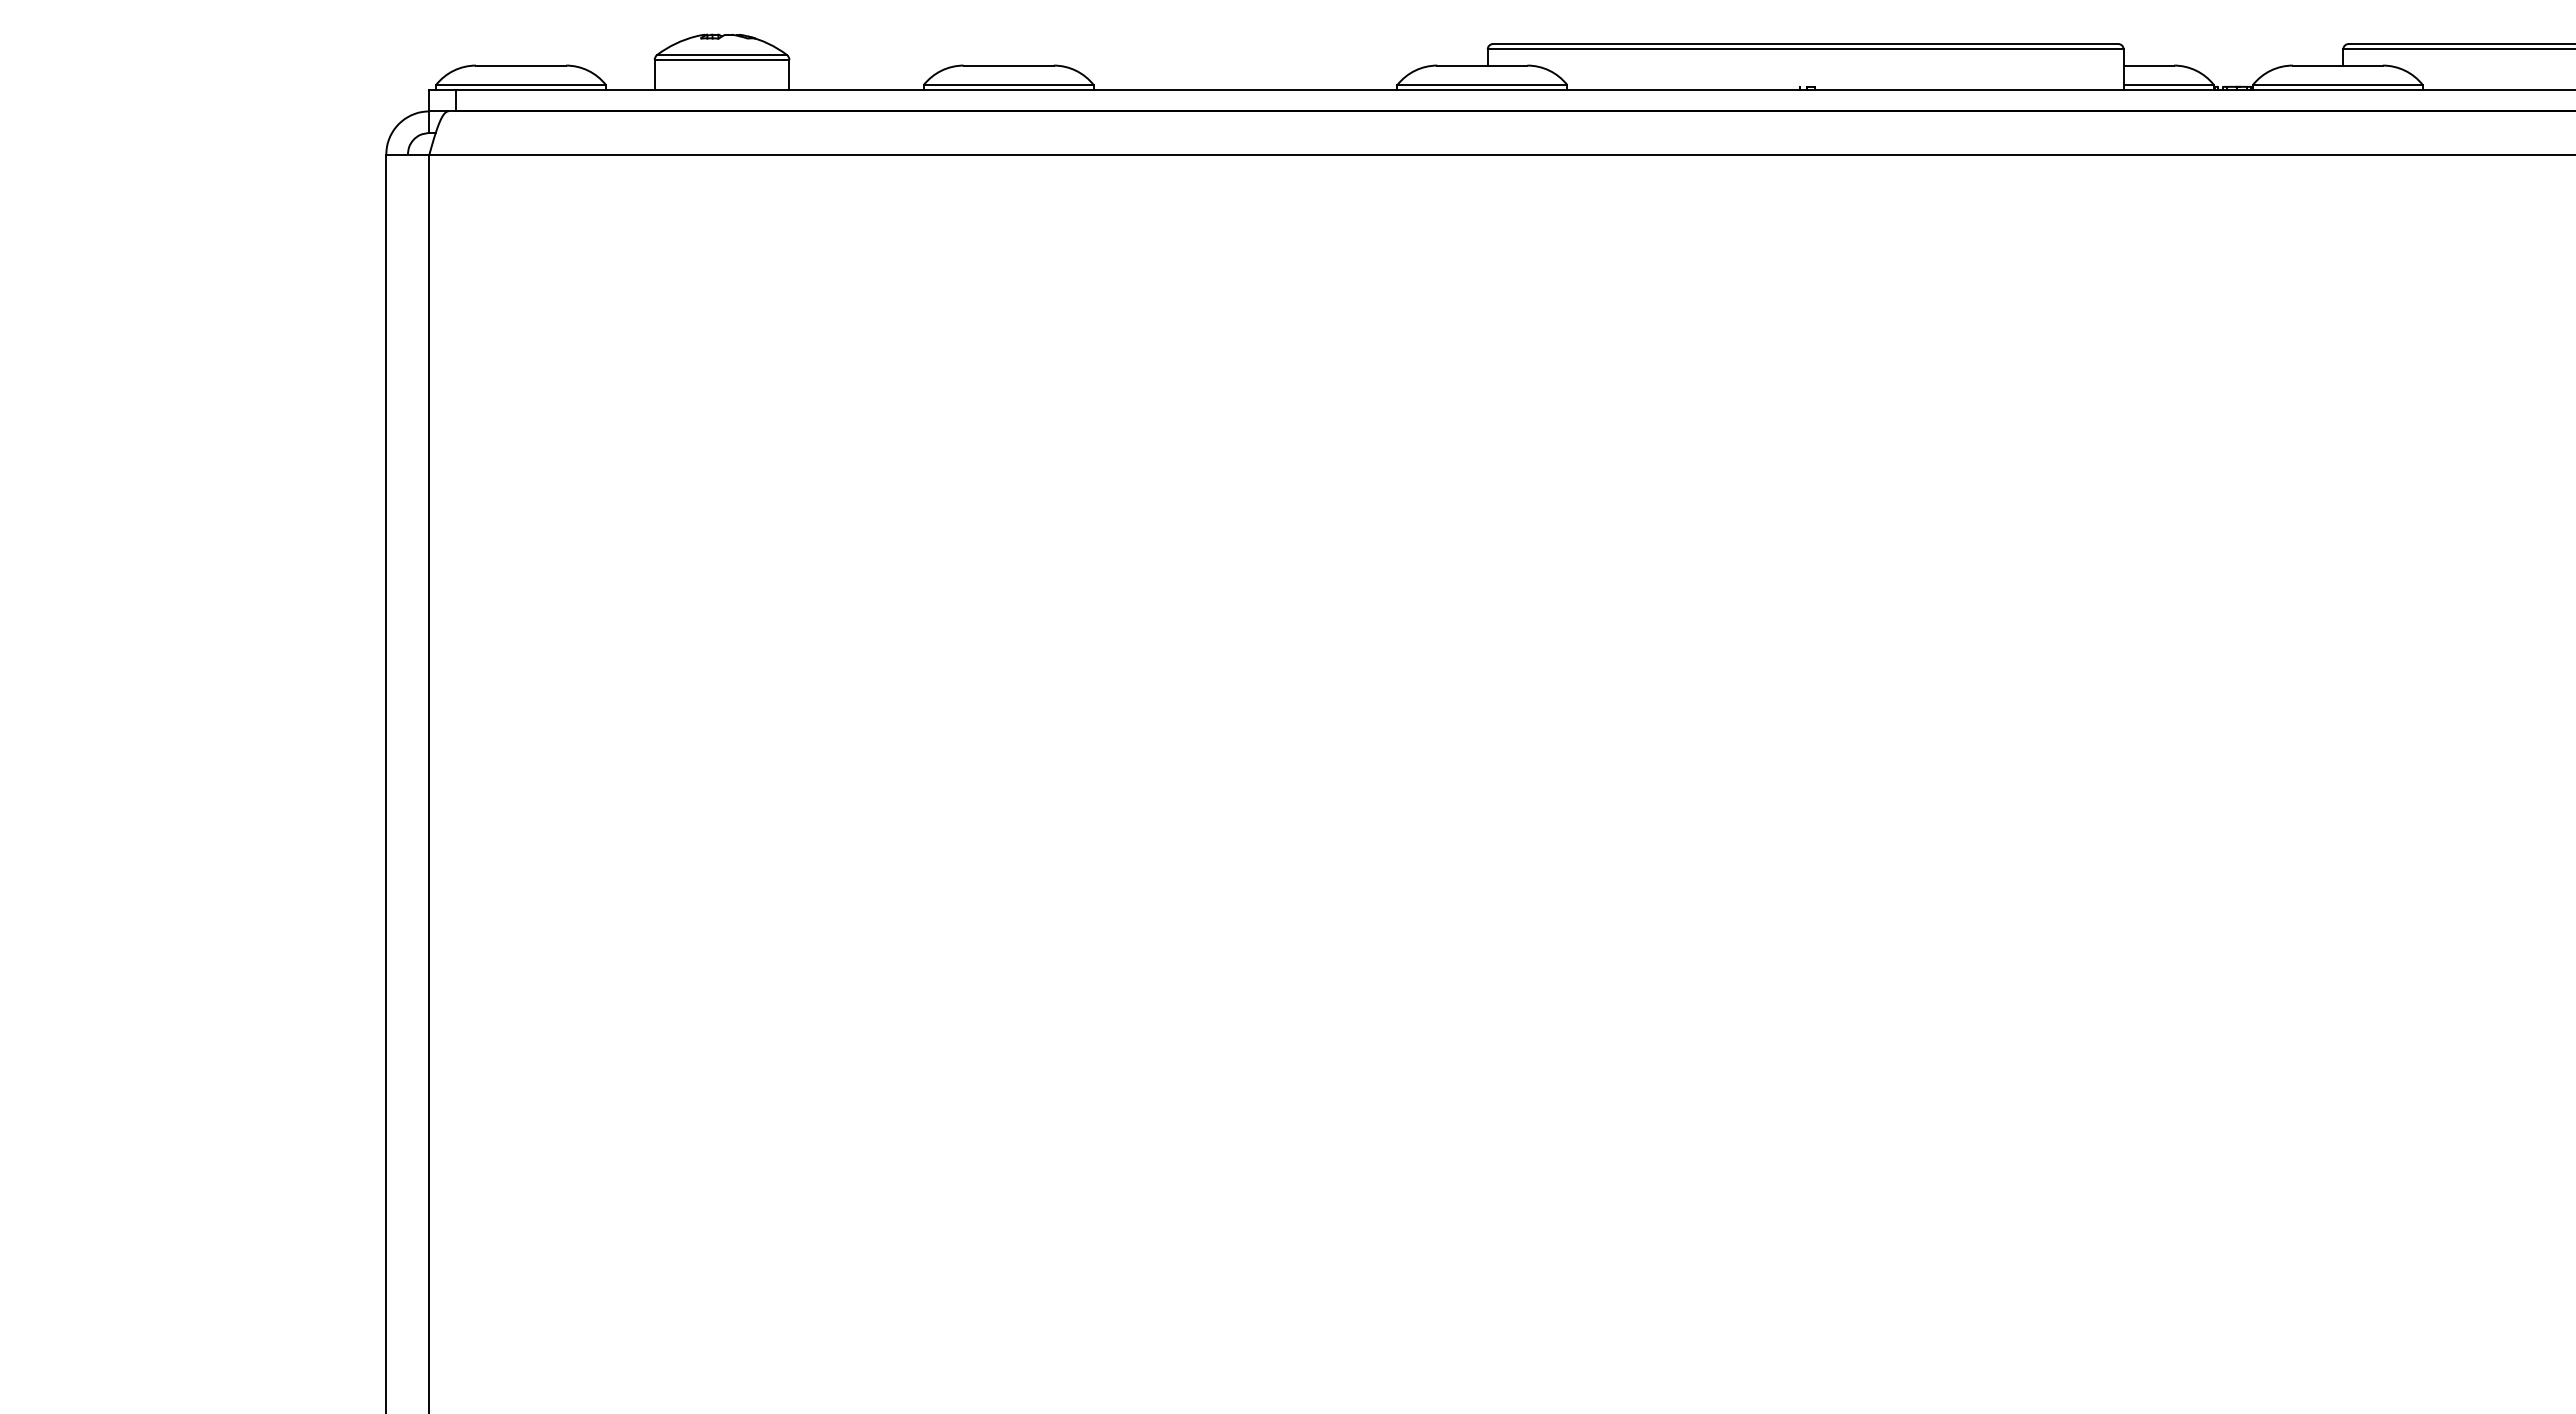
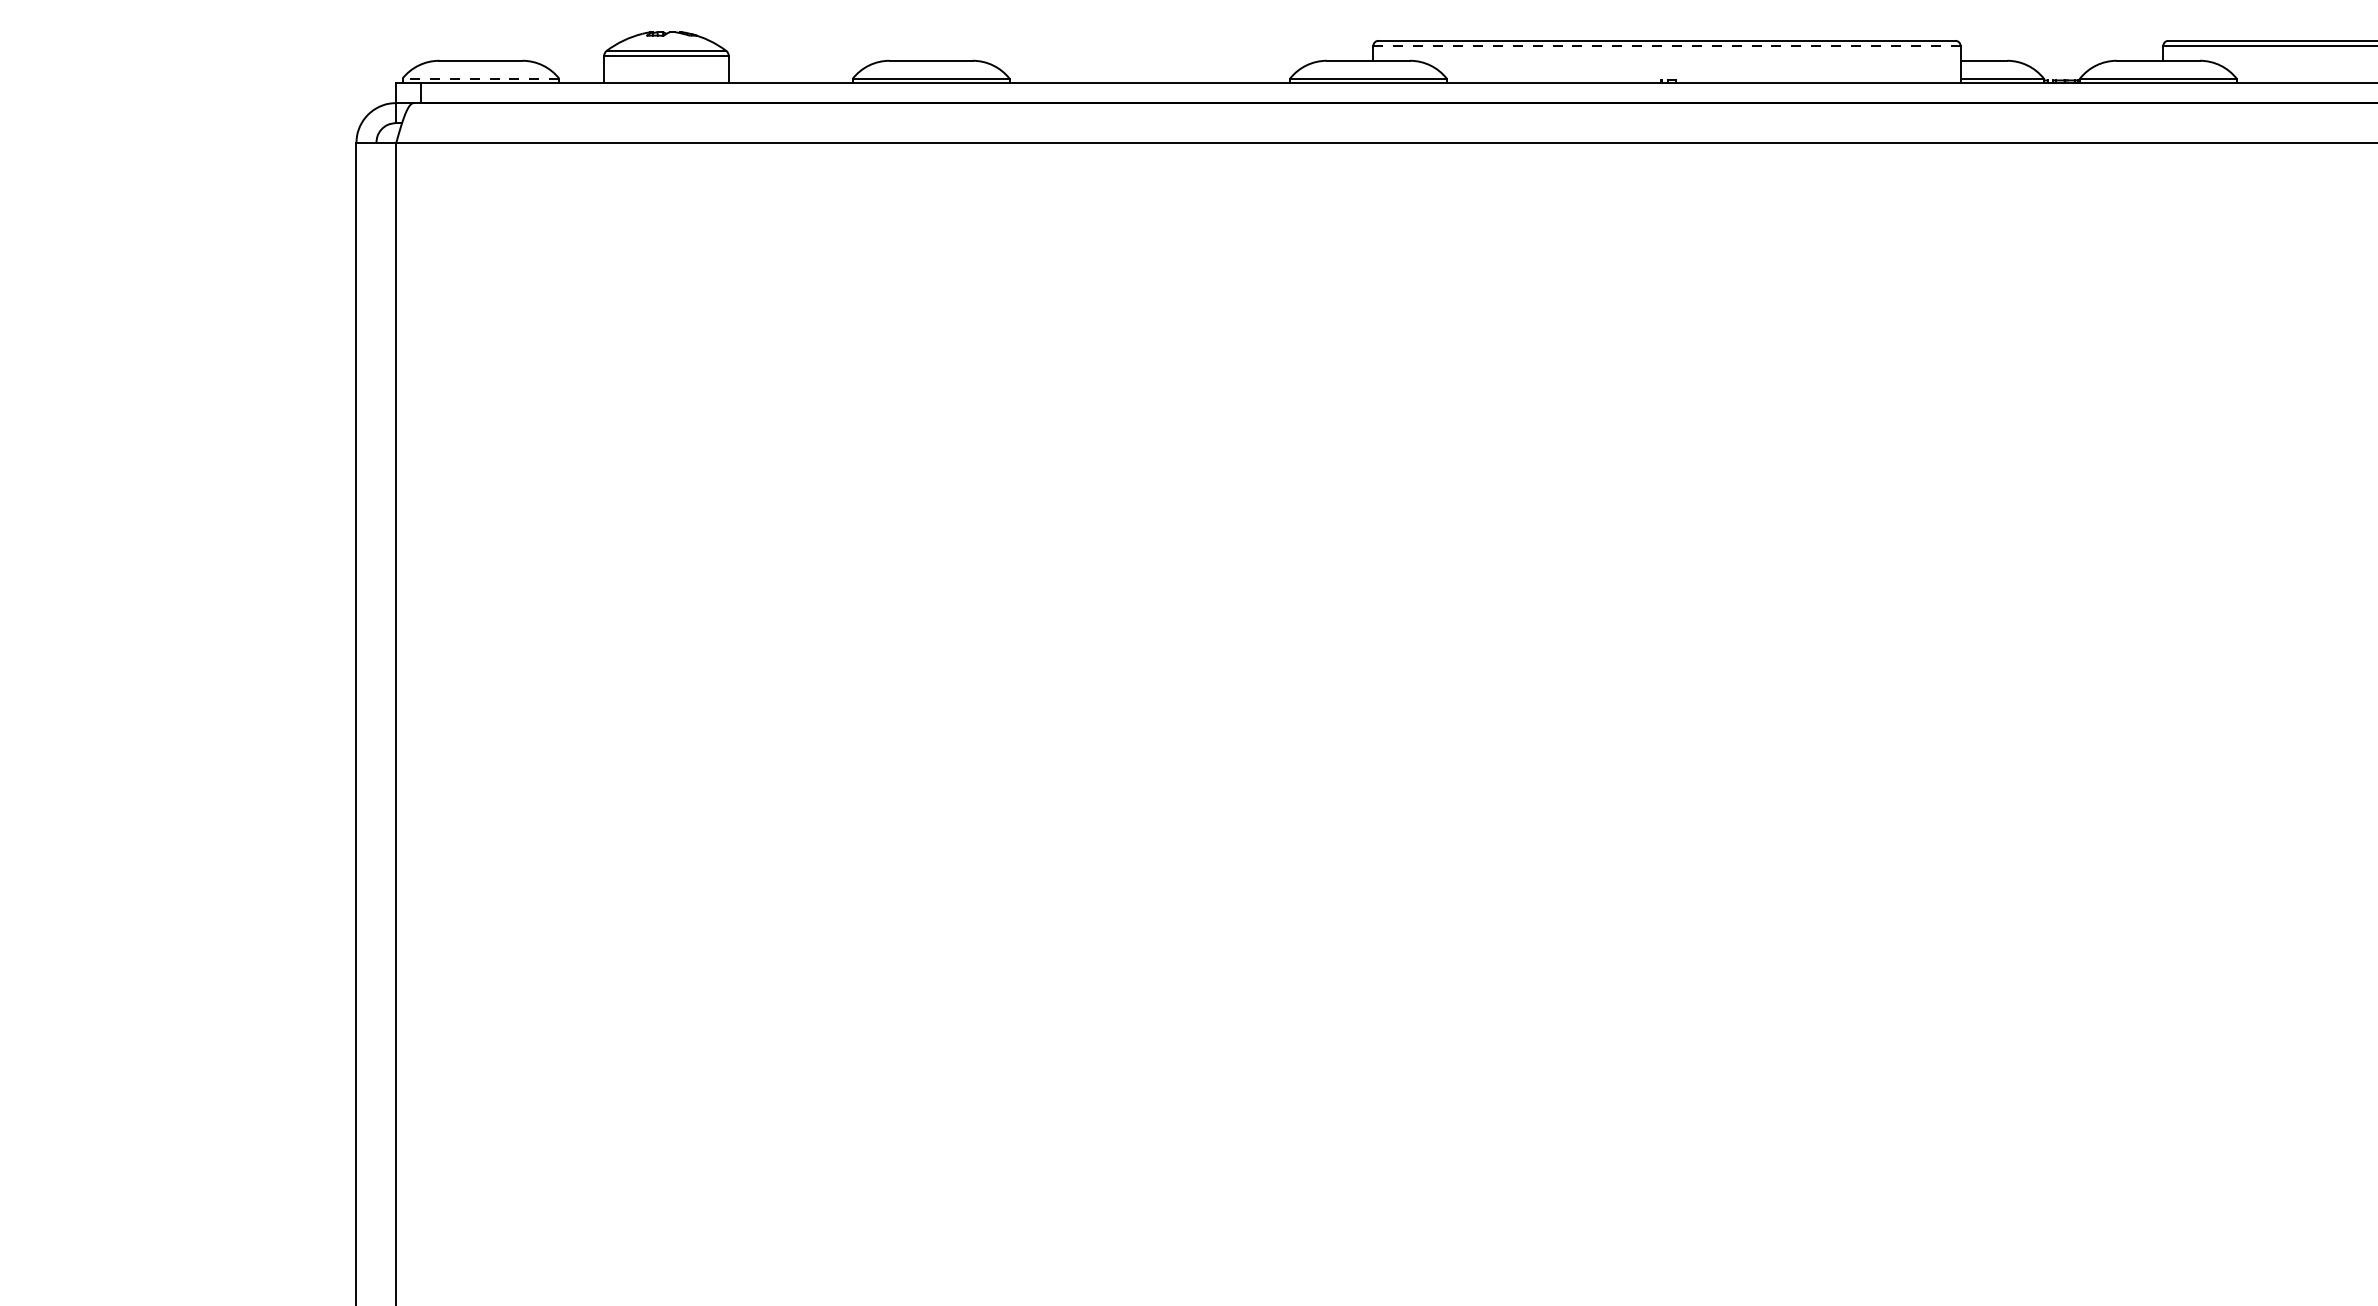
line: (1805, 49) -> (1666, 45), solid -> dashed
line: (521, 84) -> (481, 78), solid -> dashed

